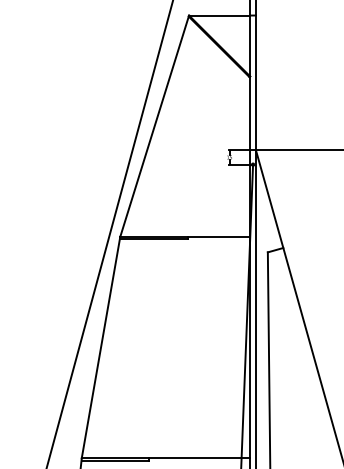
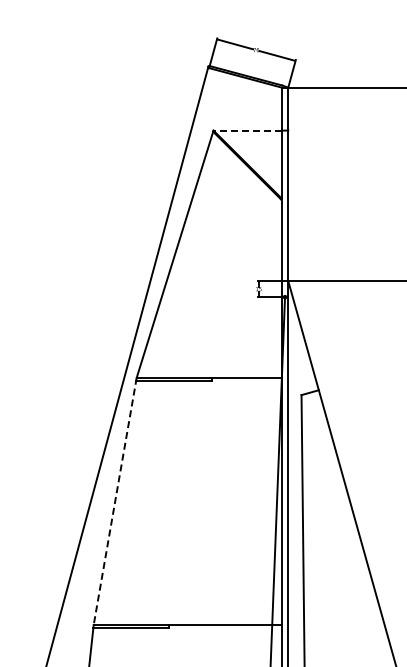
line: (219, 15) -> (247, 130), solid -> dashed
line: (101, 347) -> (115, 501), solid -> dashed

